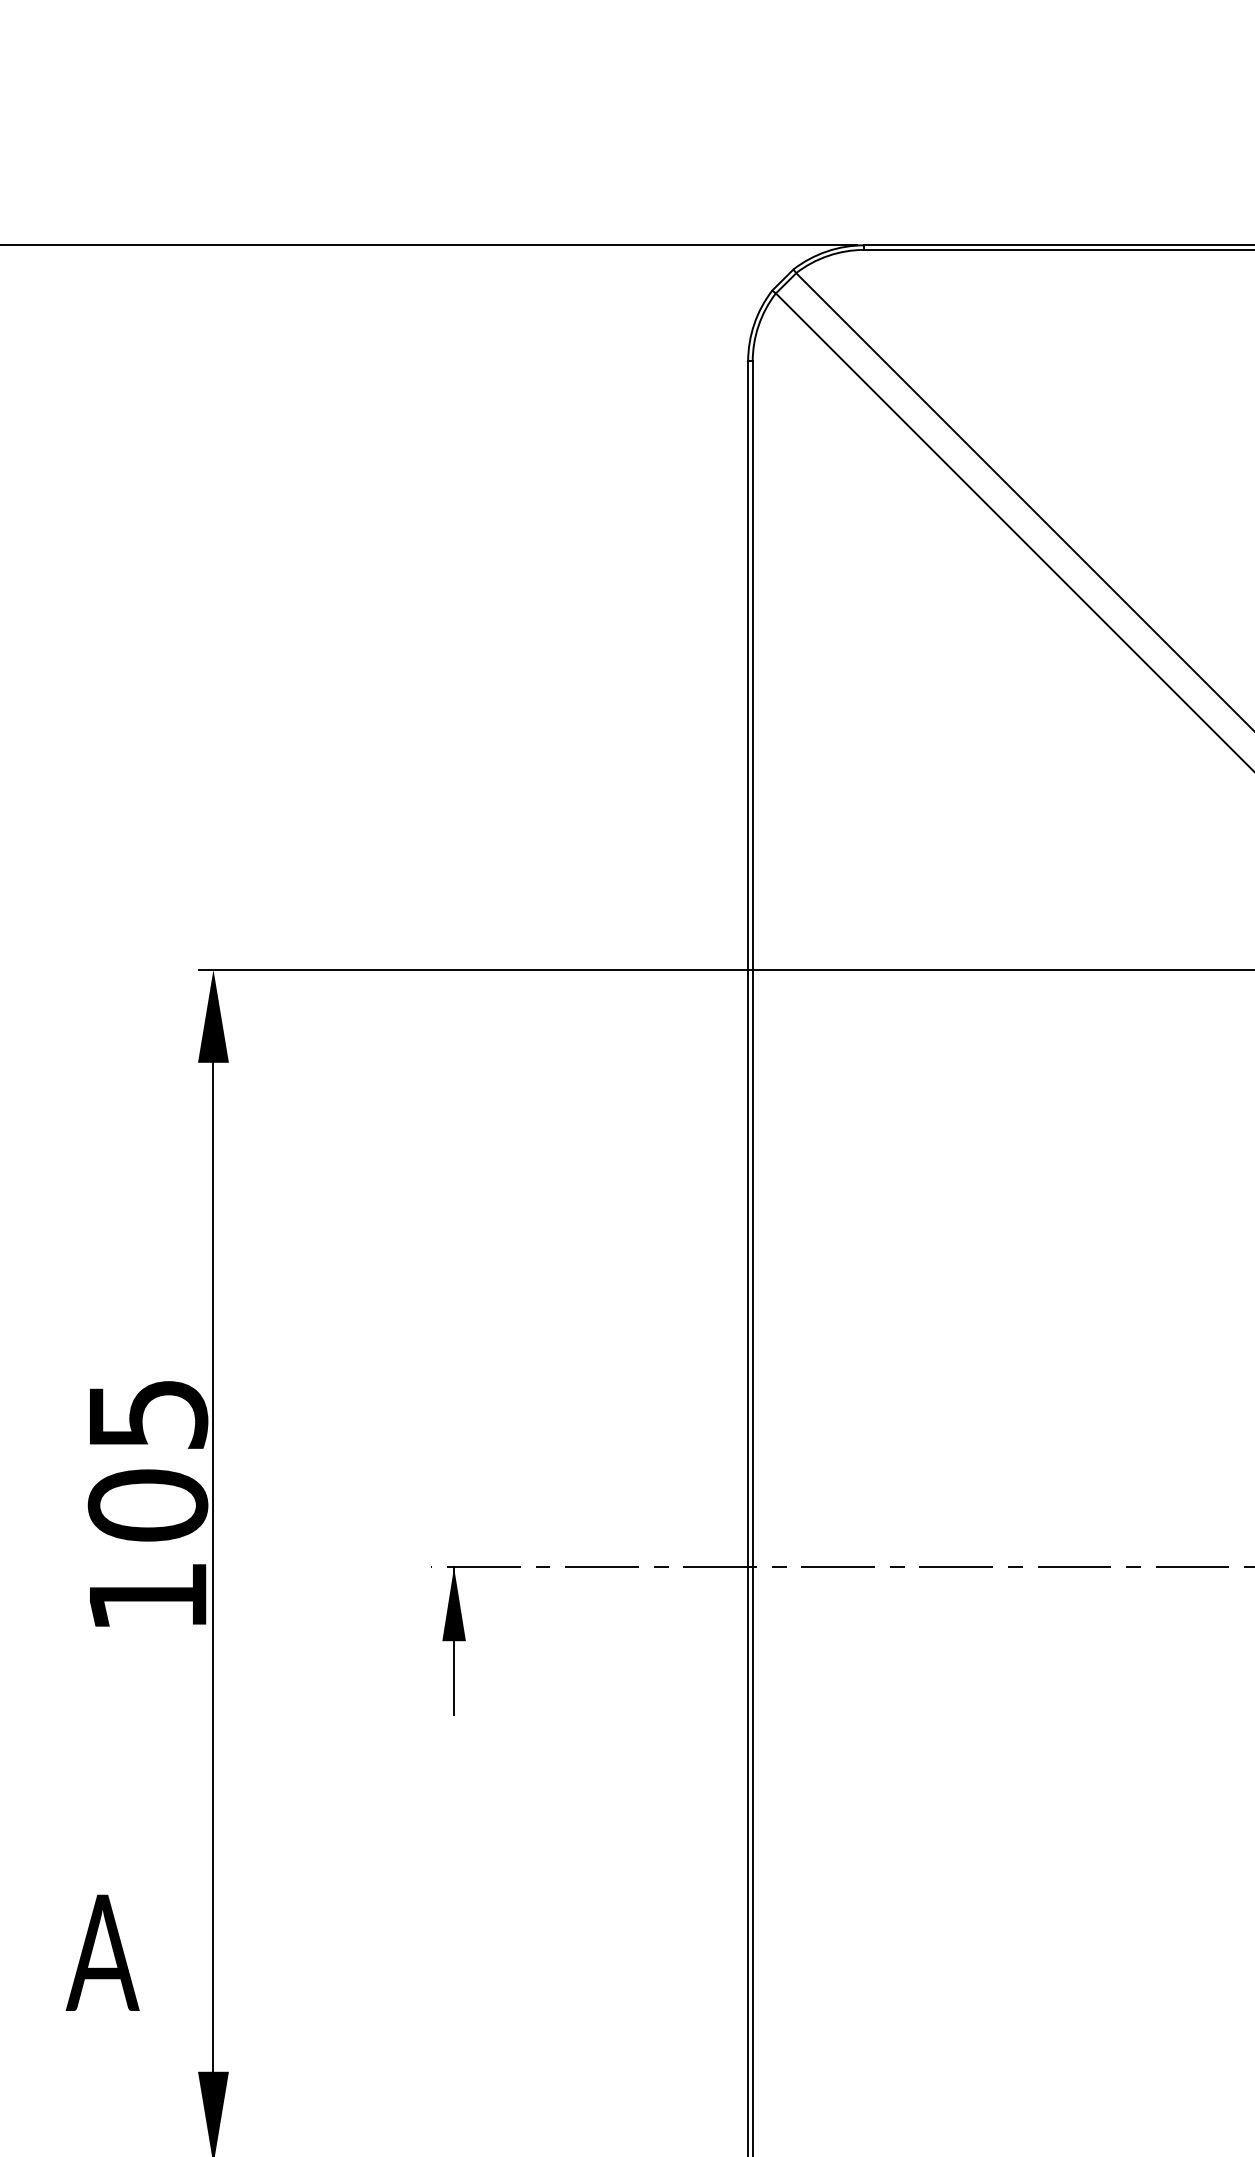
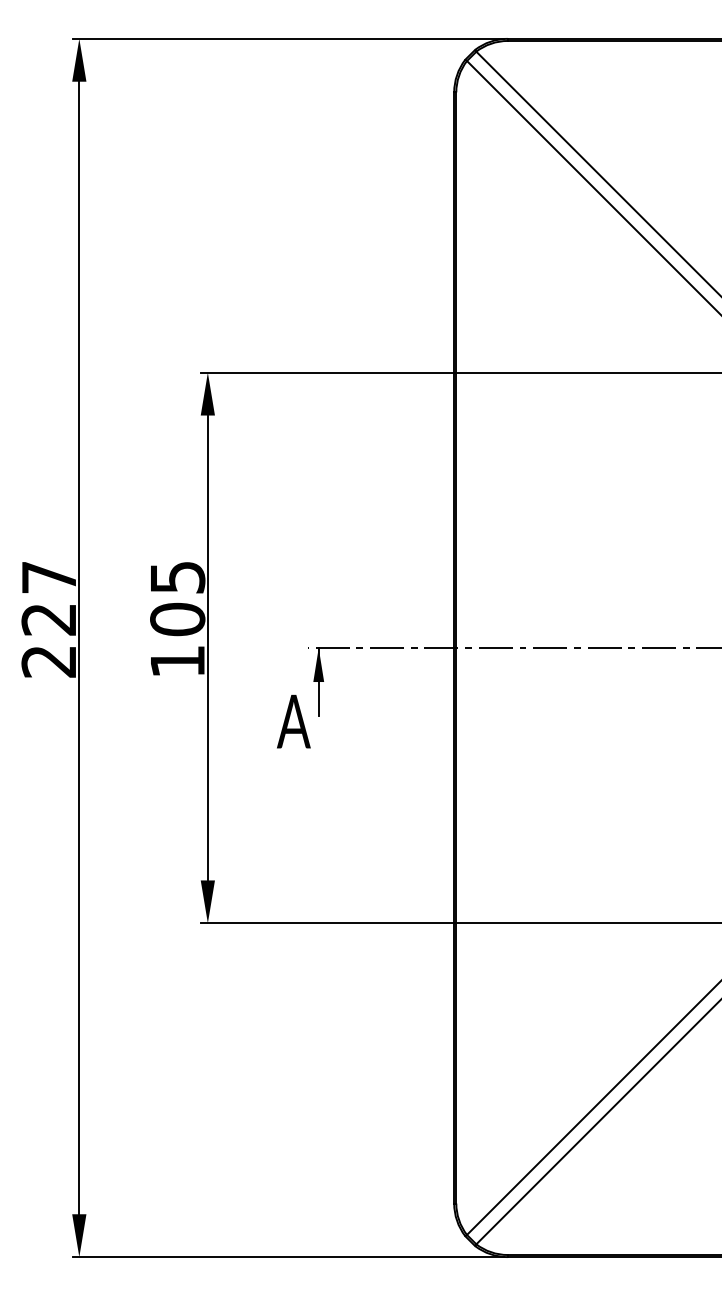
text: (102, 1952) -> (293, 721), moved

